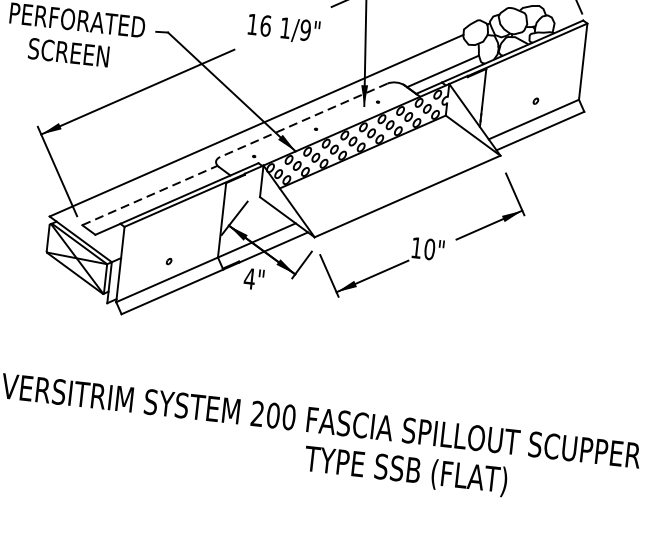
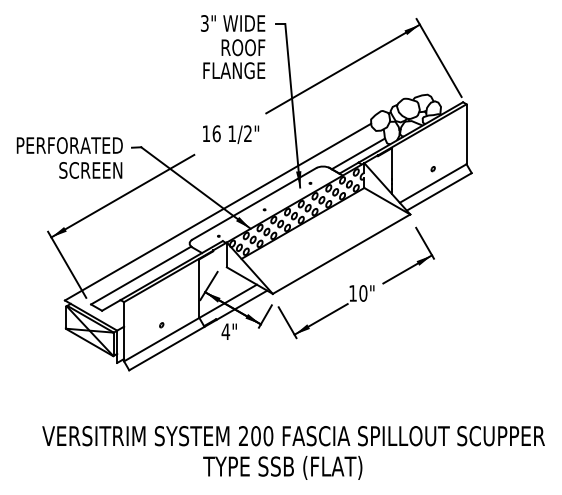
text: (304, 29) -> (247, 133), 1/9" -> 1/2"
text: (68, 52) -> (90, 170), moved
line: (302, 121) -> (253, 204), dashed -> solid
line: (150, 195) -> (141, 275), dashed -> solid
text: (405, 470) -> (282, 467), moved

